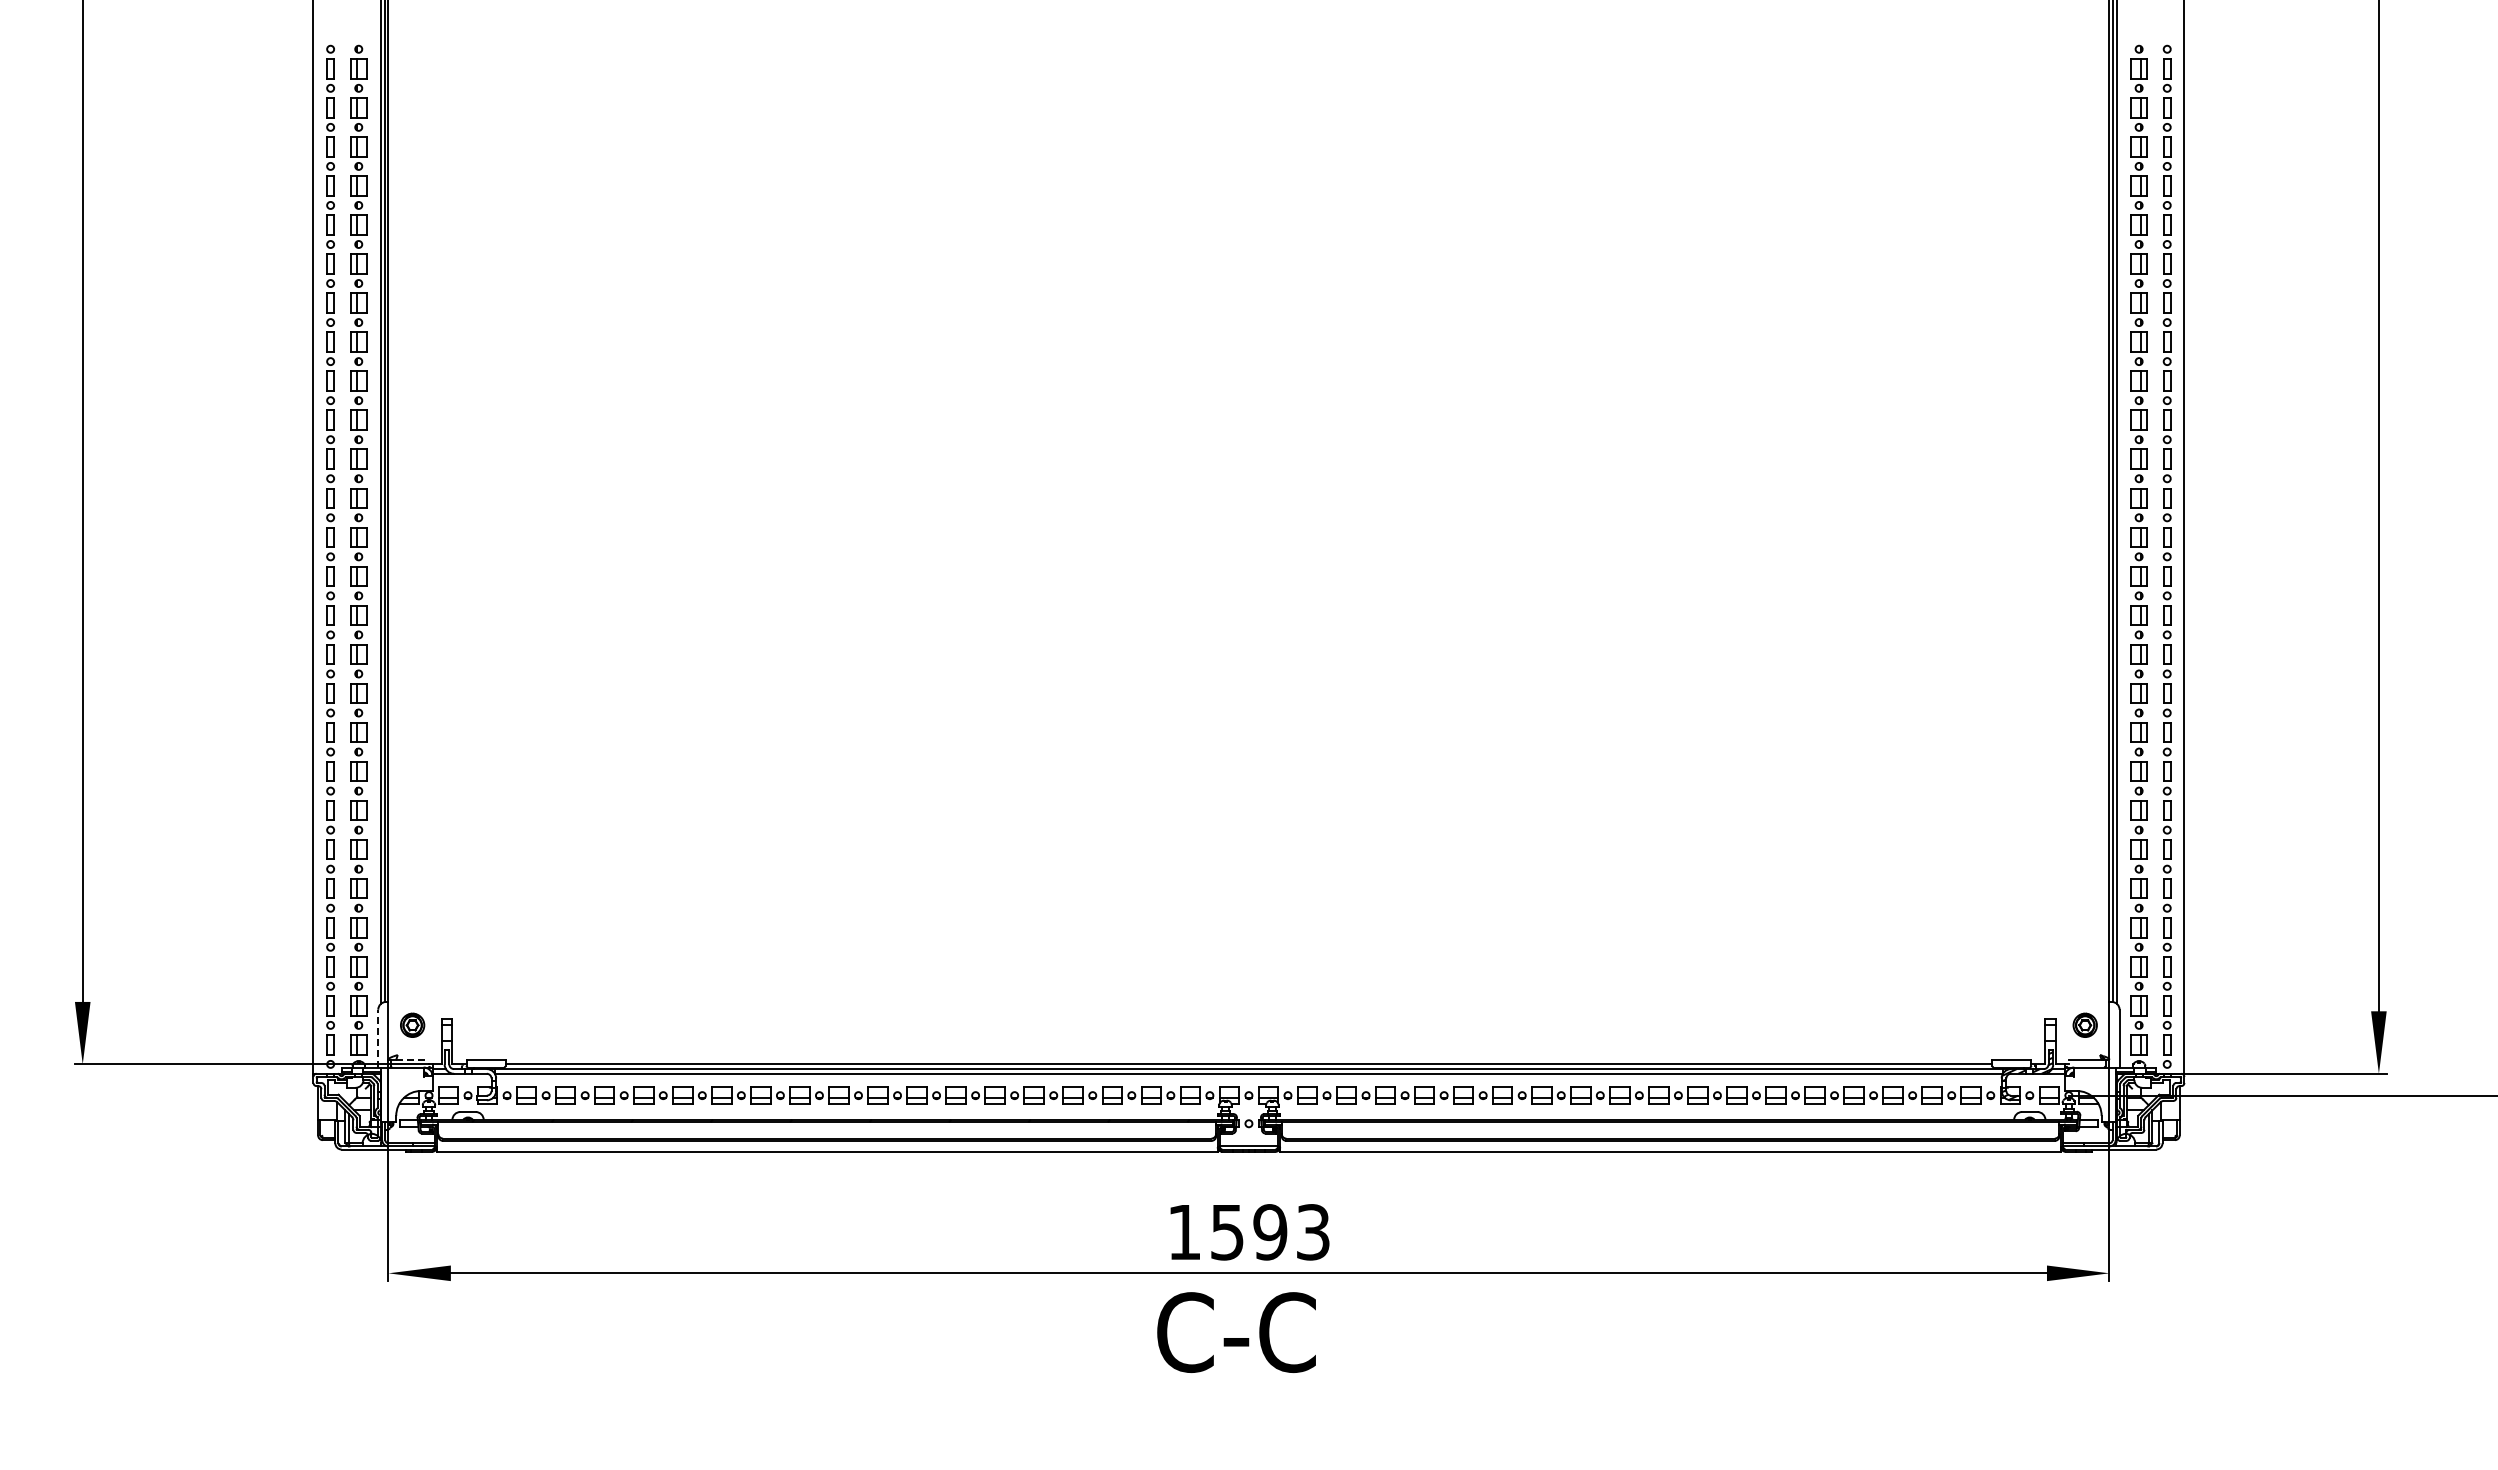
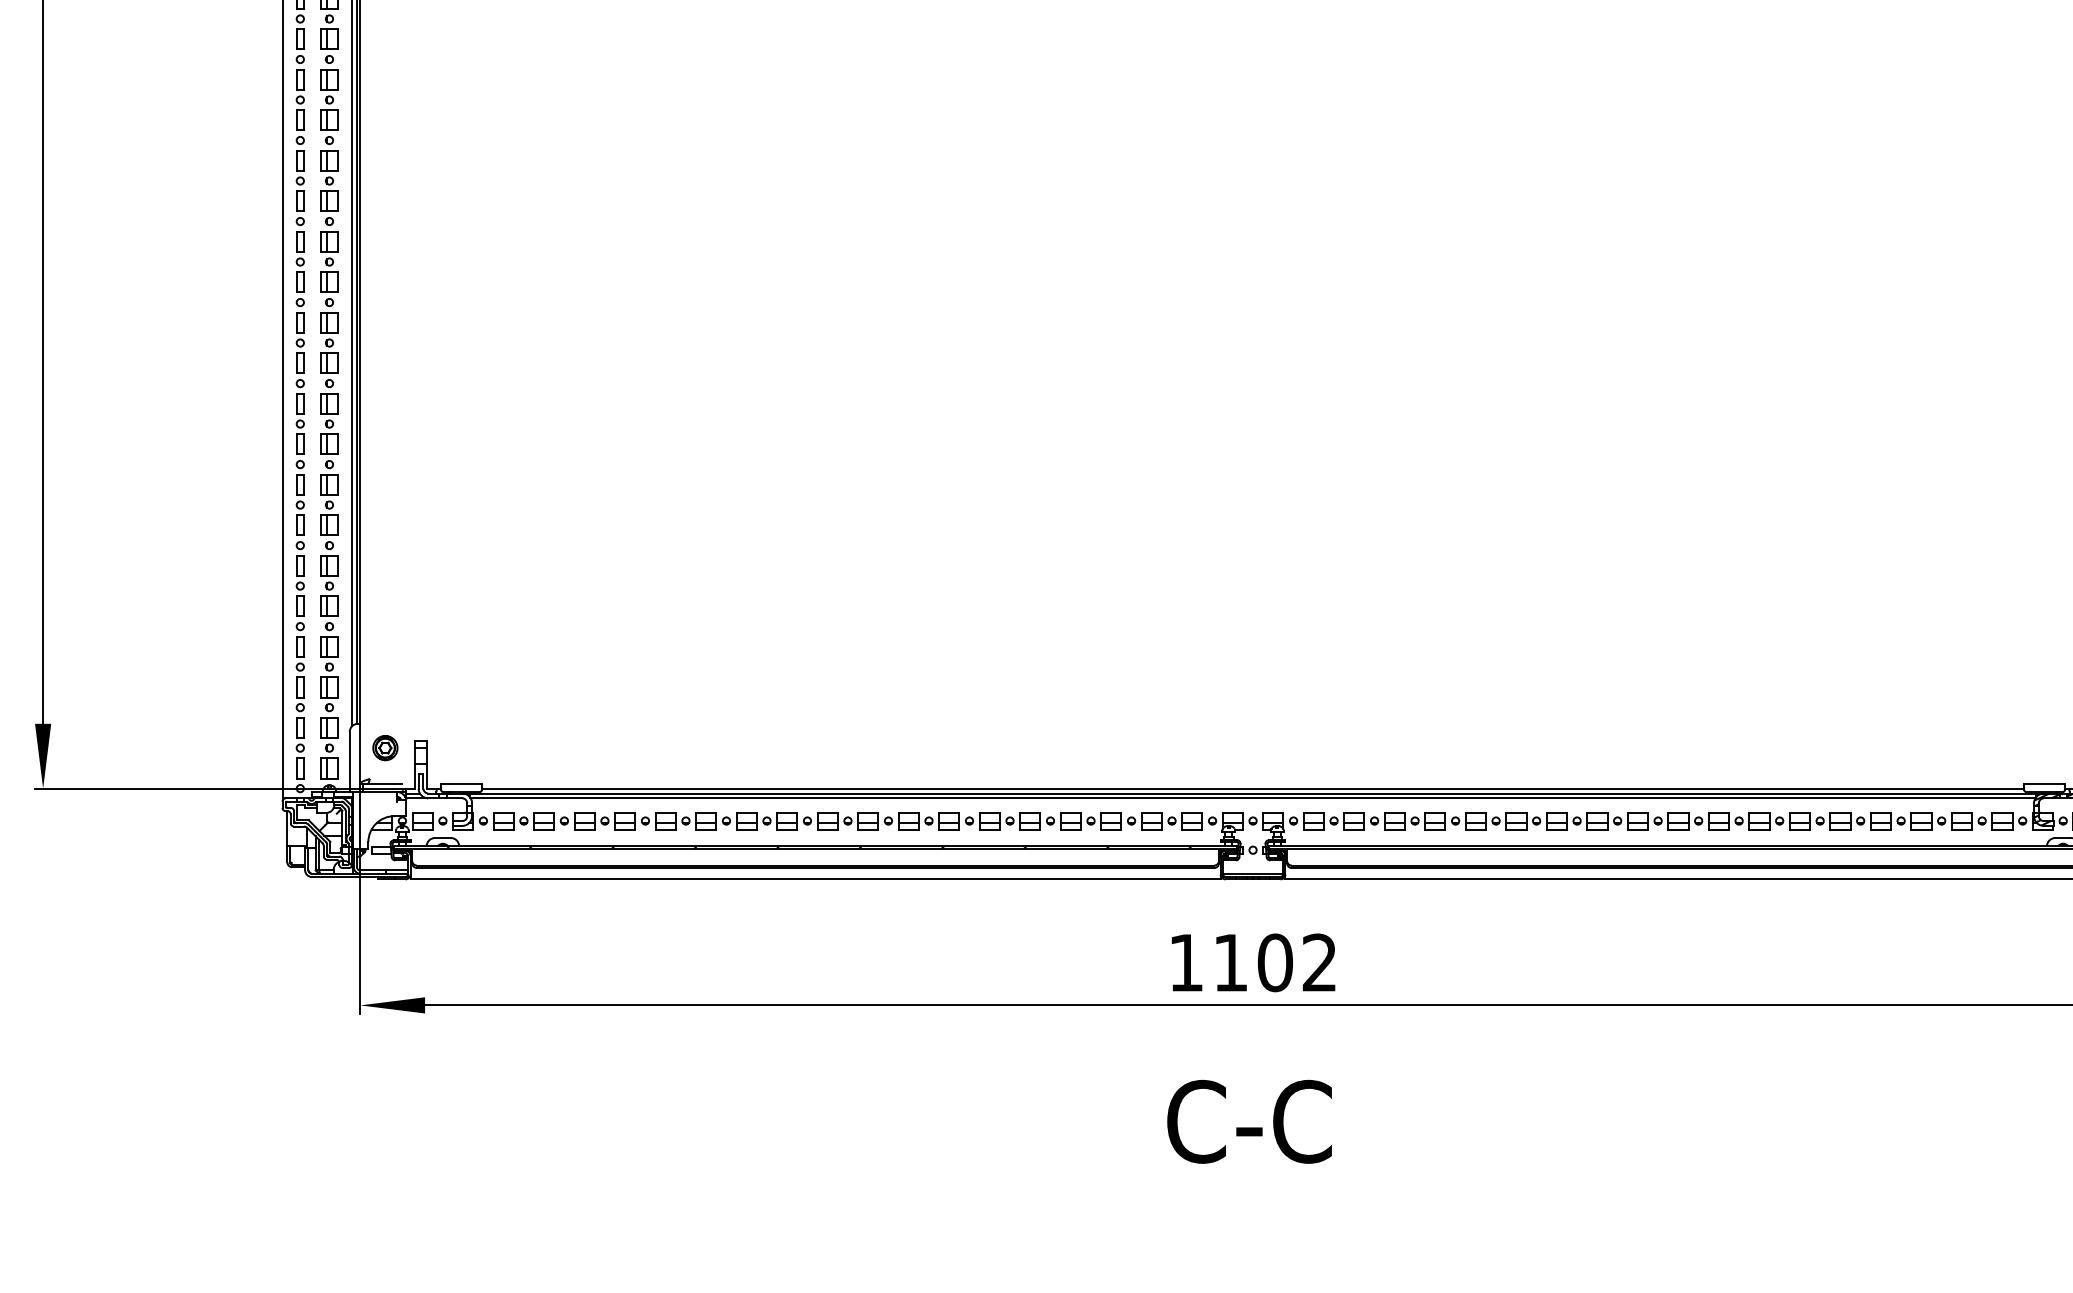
line: (378, 1038) -> (349, 761), dashed -> solid
line: (413, 1059) -> (386, 783), dashed -> solid
text: (1270, 1232) -> (1275, 963), 1593 -> 1102
text: (1236, 1332) -> (1249, 1121), moved

